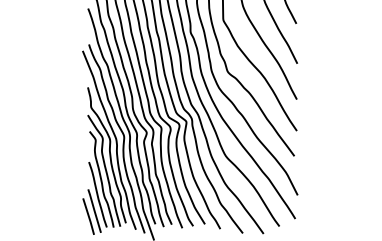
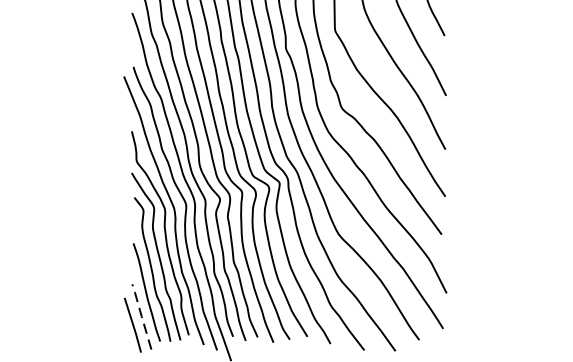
line: (94, 210) -> (141, 316), solid -> dashed

